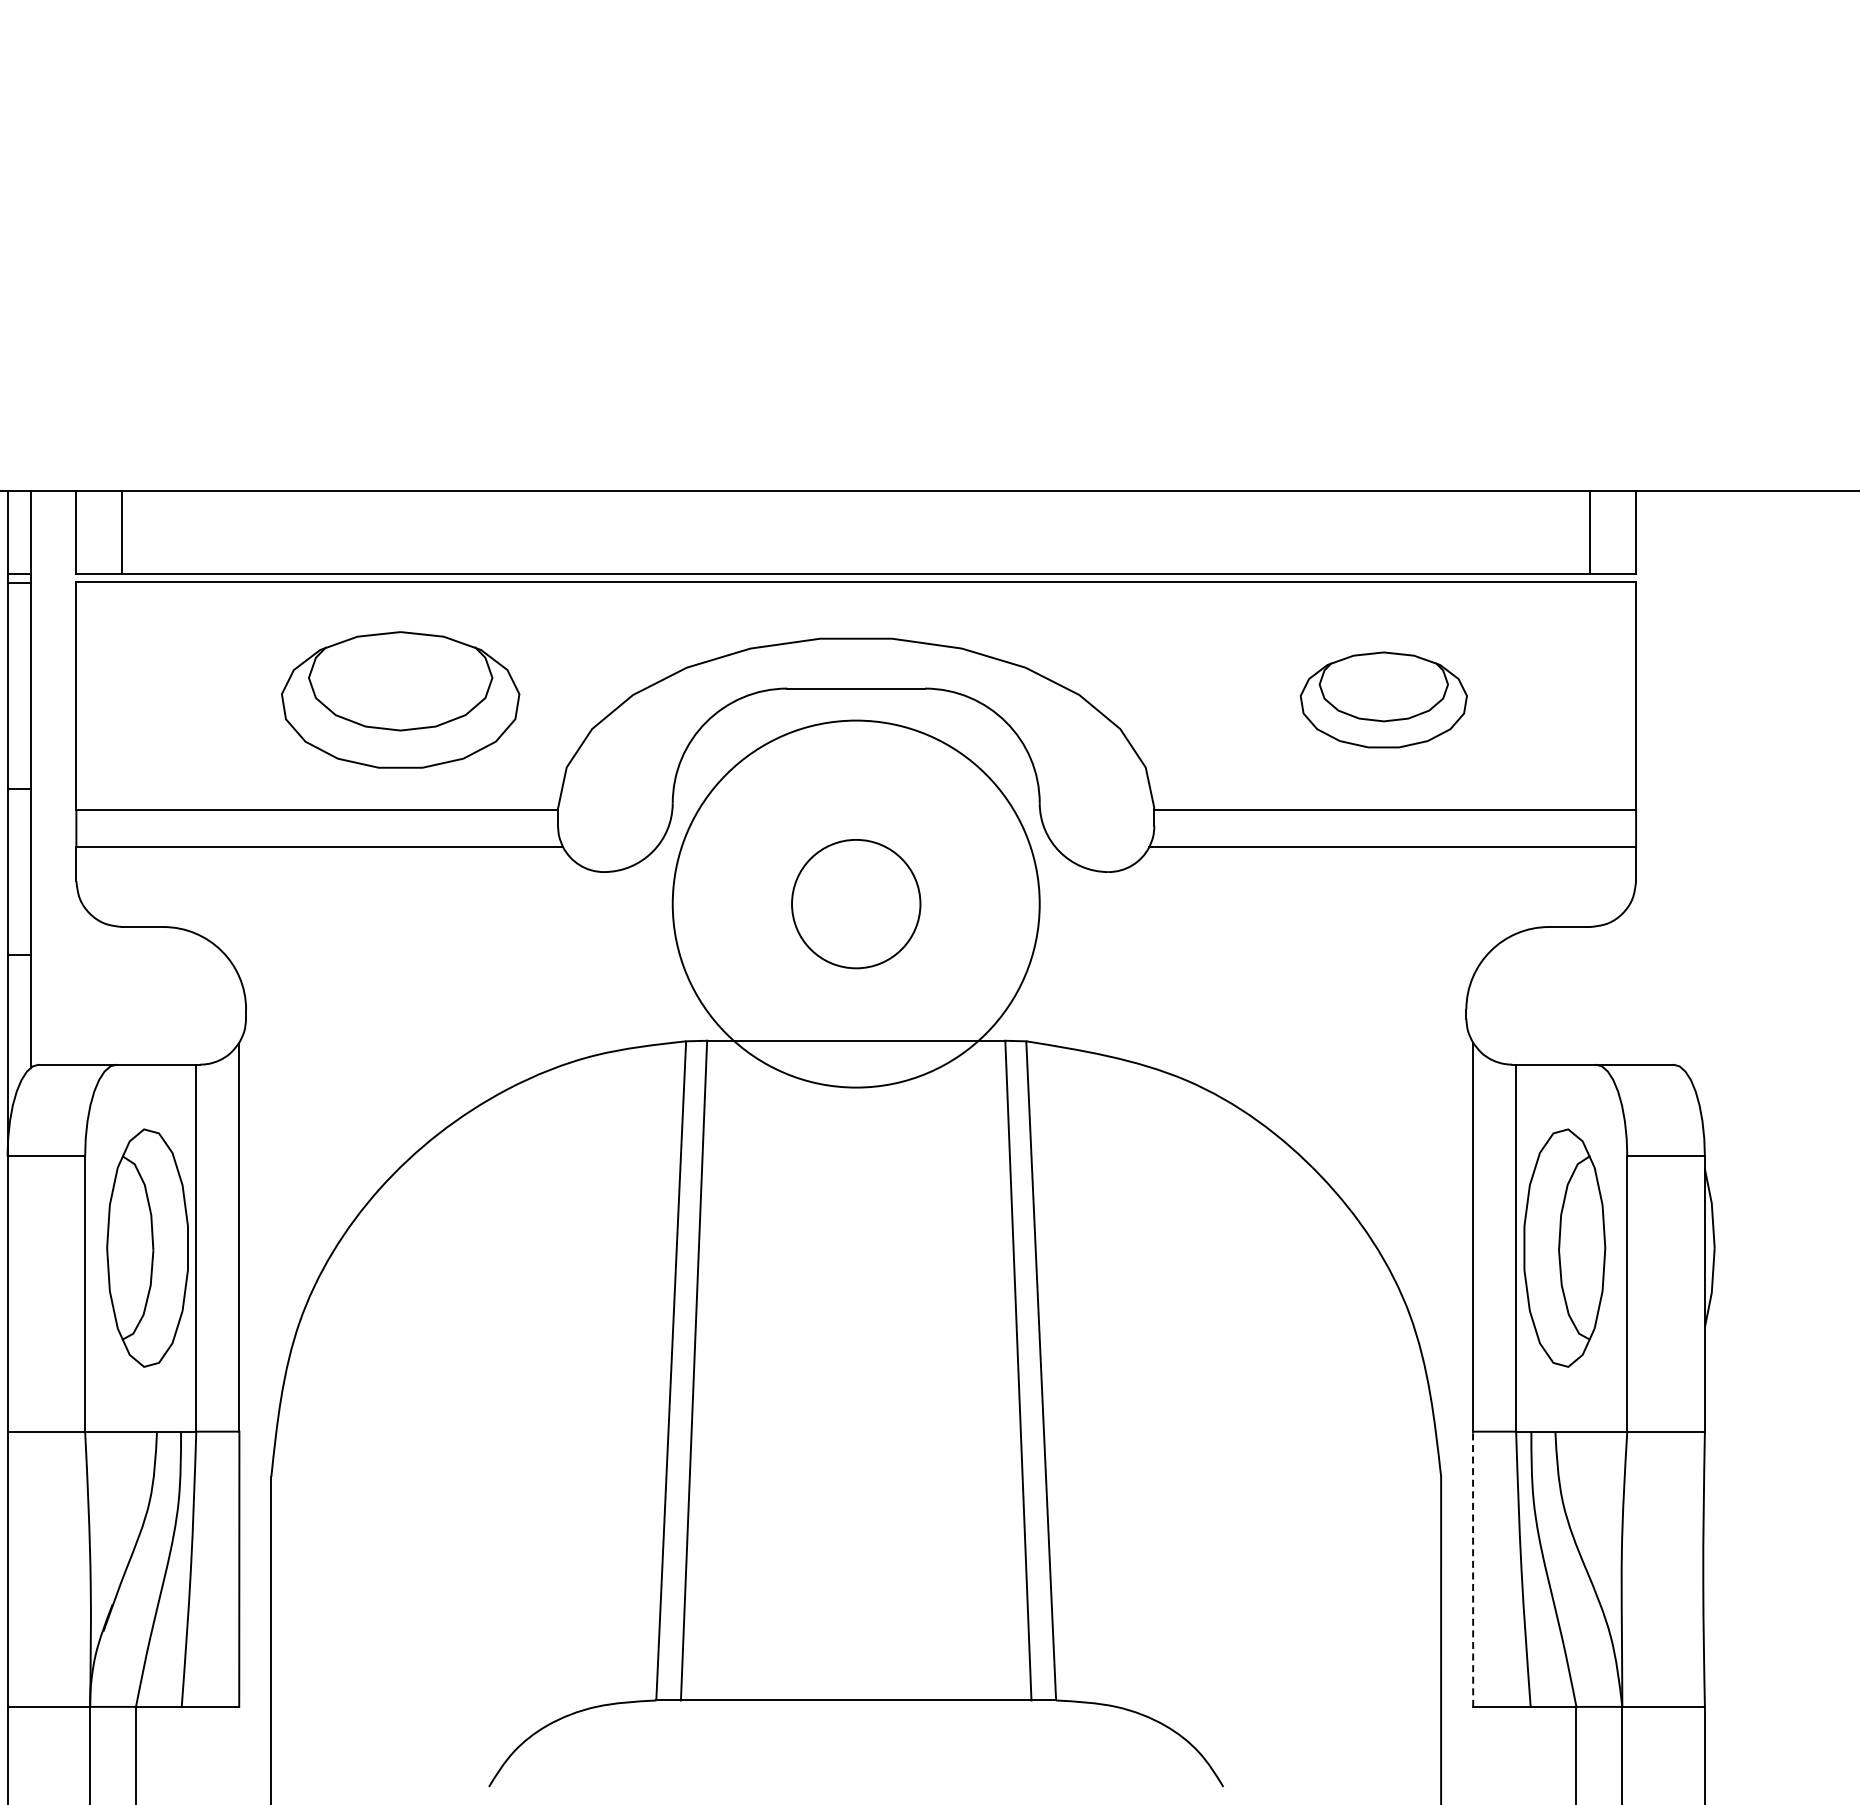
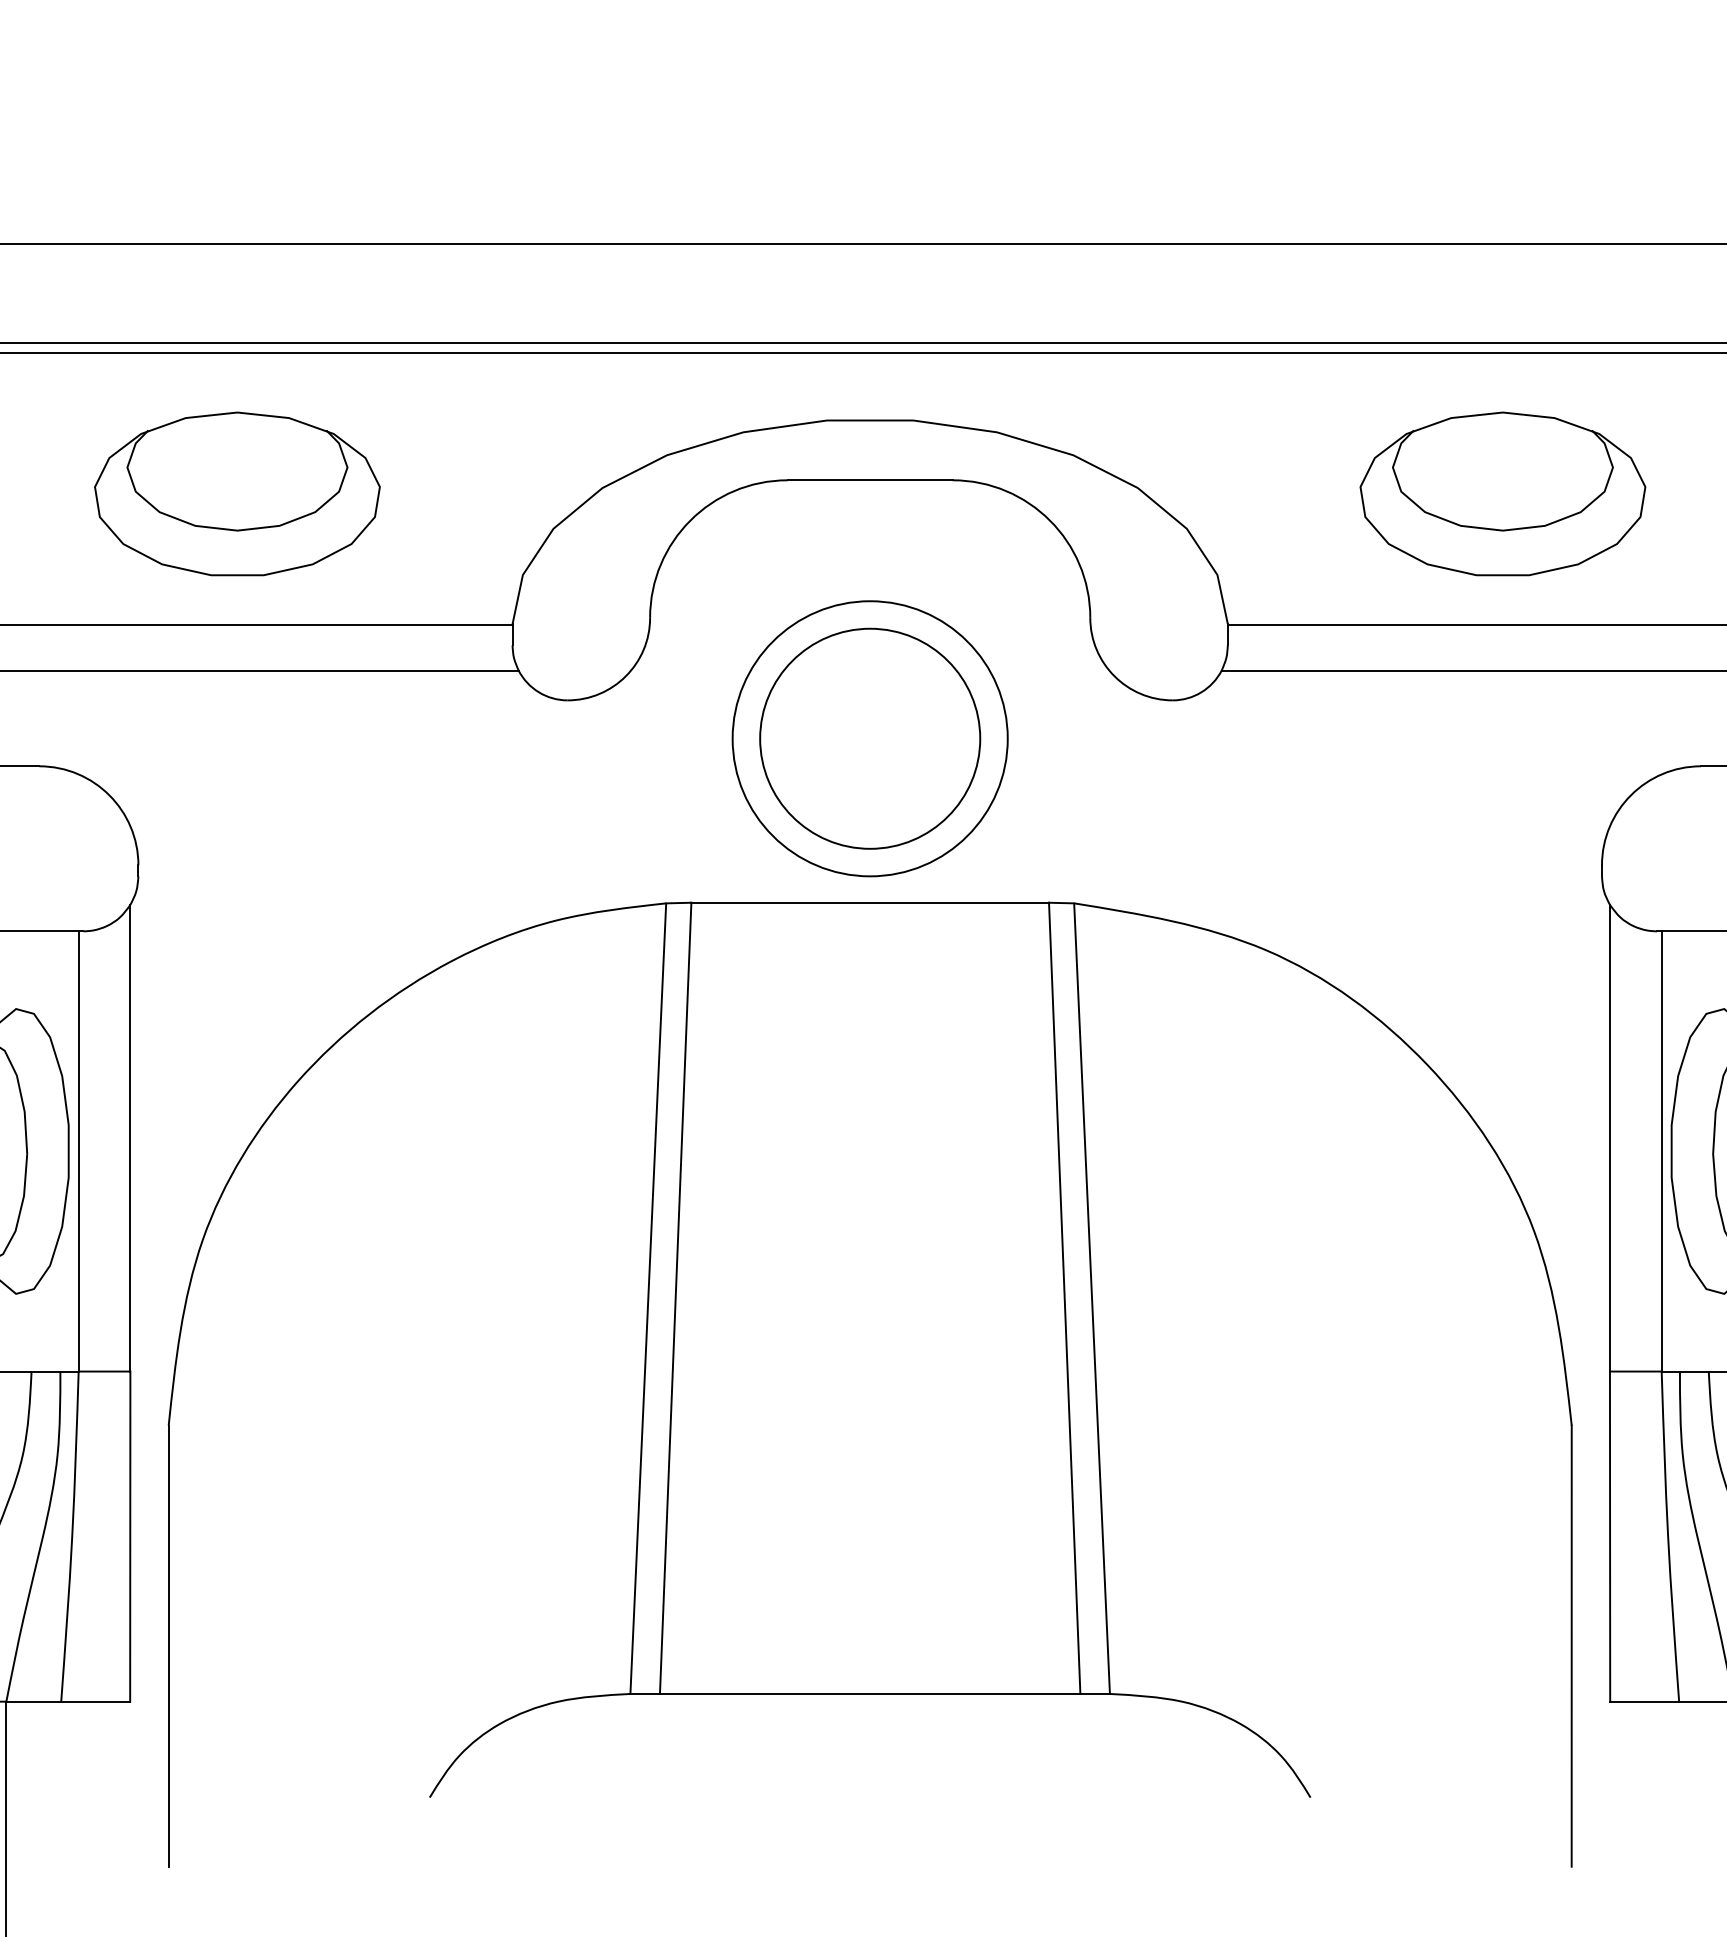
part: (400, 699) -> (237, 493), moved
part: (1383, 699) -> (1502, 493), size x1.43
circle: (855, 903) -> (869, 738), size x0.62
circle: (855, 903) -> (869, 738), size x1.43
line: (1473, 1569) -> (1610, 1536), dashed -> solid

